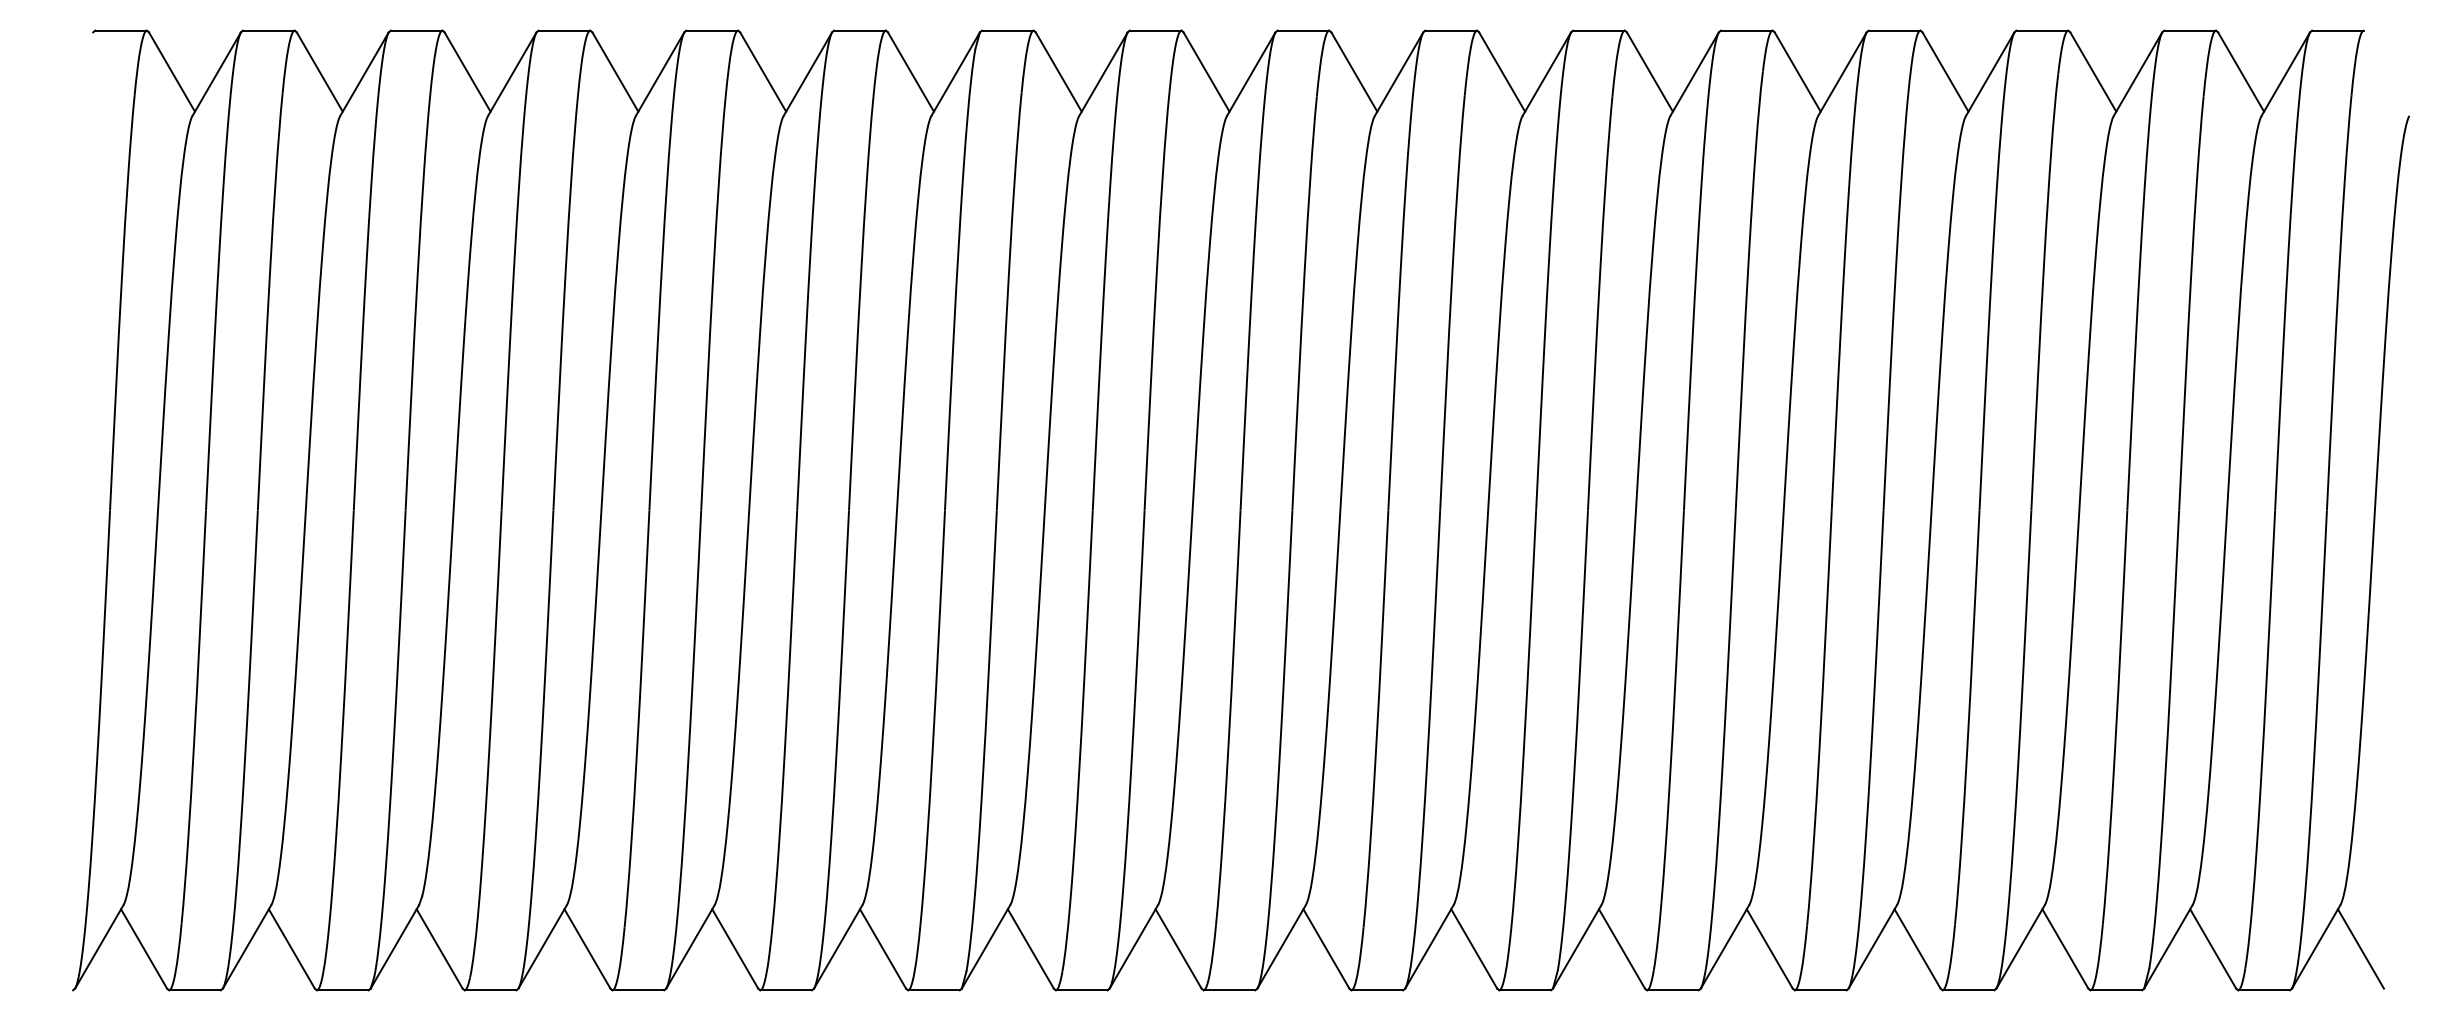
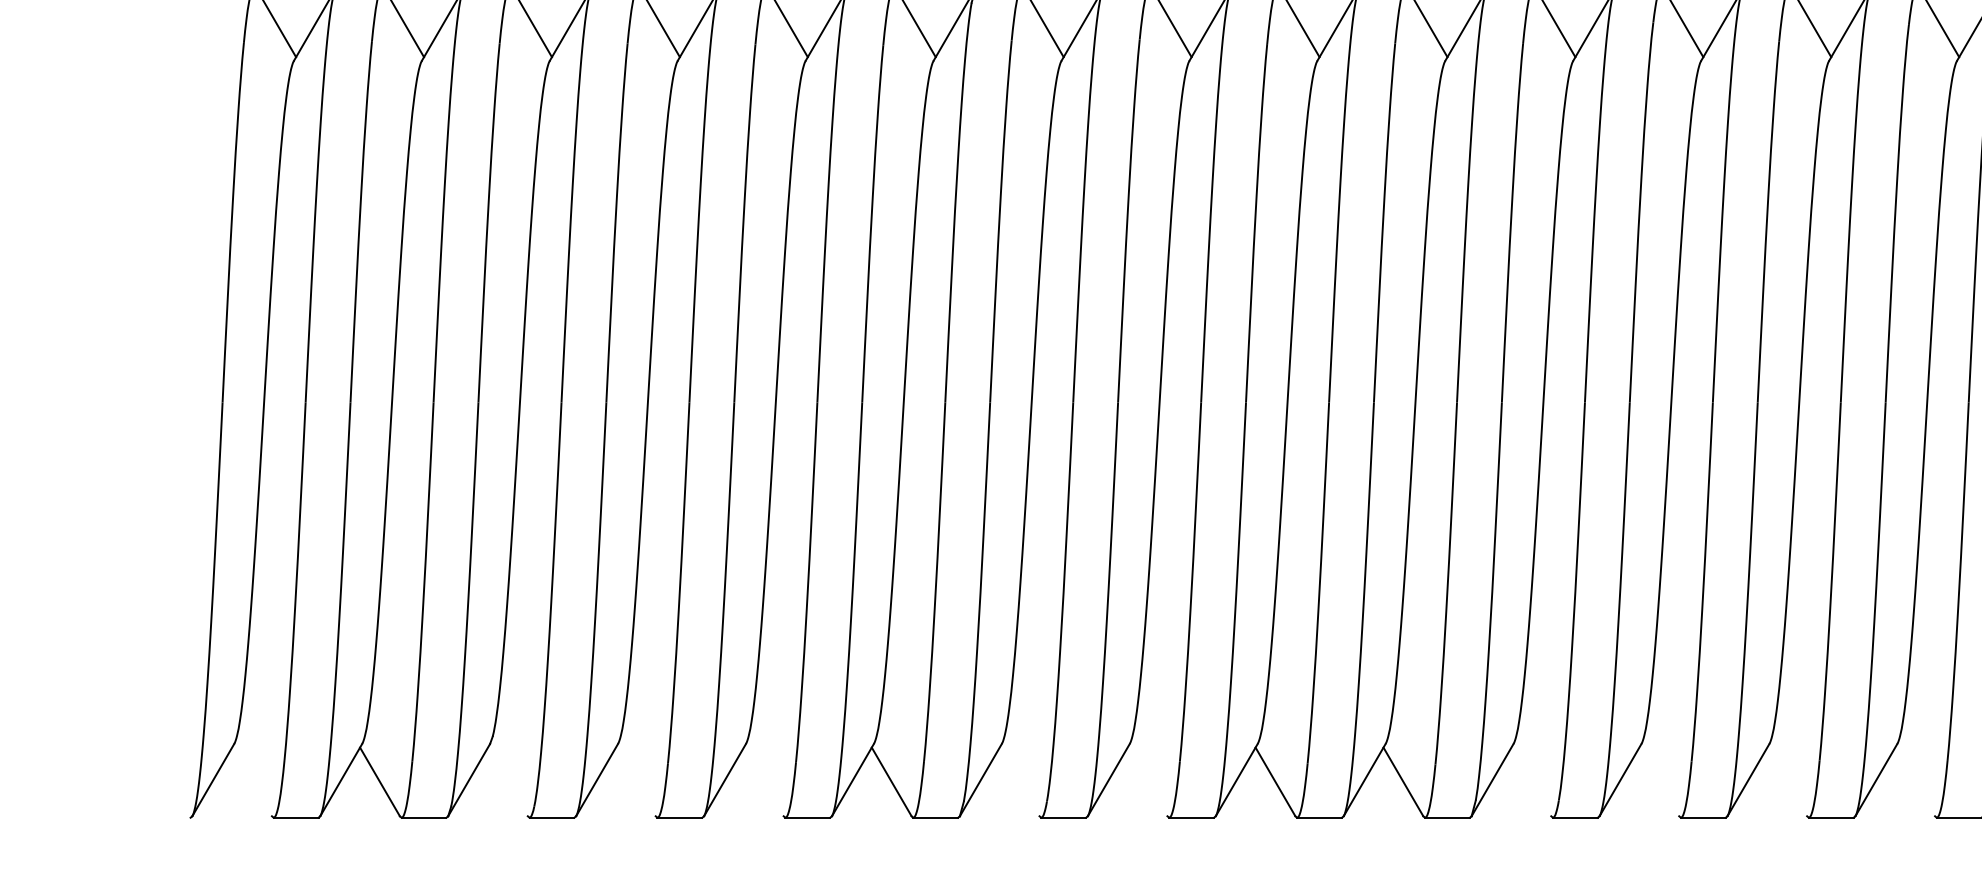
line: (144, 948) -> (252, 781), removed
line: (439, 948) -> (507, 781), removed
line: (587, 948) -> (635, 781), removed
line: (735, 948) -> (763, 781), removed
line: (1030, 948) -> (1019, 781), removed
line: (1178, 948) -> (1147, 781), removed
line: (1621, 948) -> (1530, 781), removed
line: (1769, 948) -> (1659, 781), removed
line: (1917, 948) -> (1787, 781), removed
line: (2065, 948) -> (1915, 781), removed

